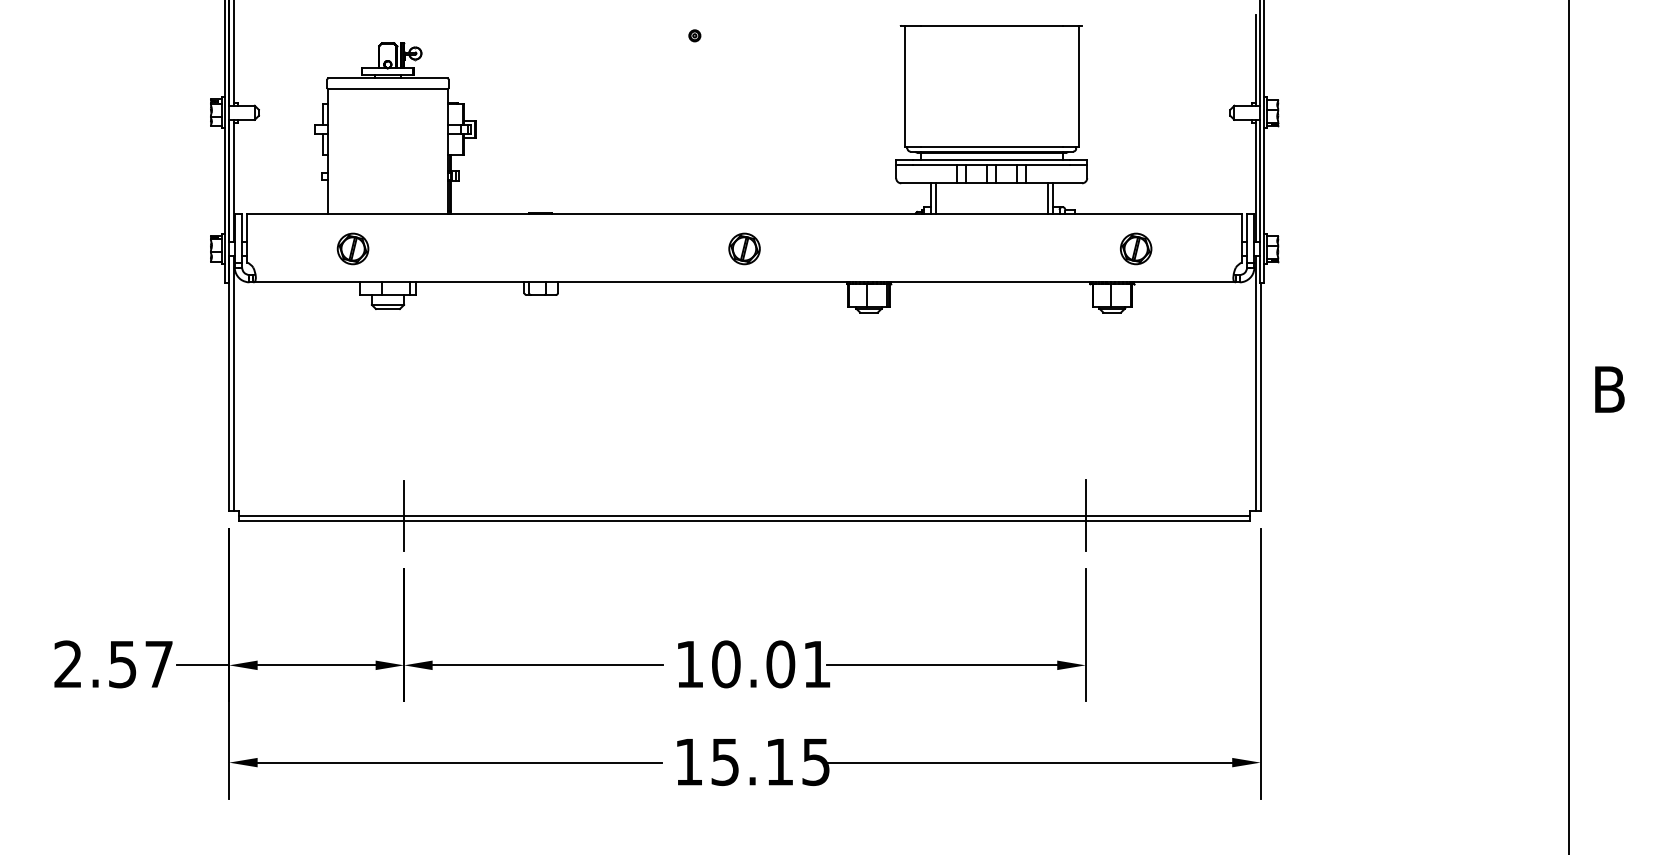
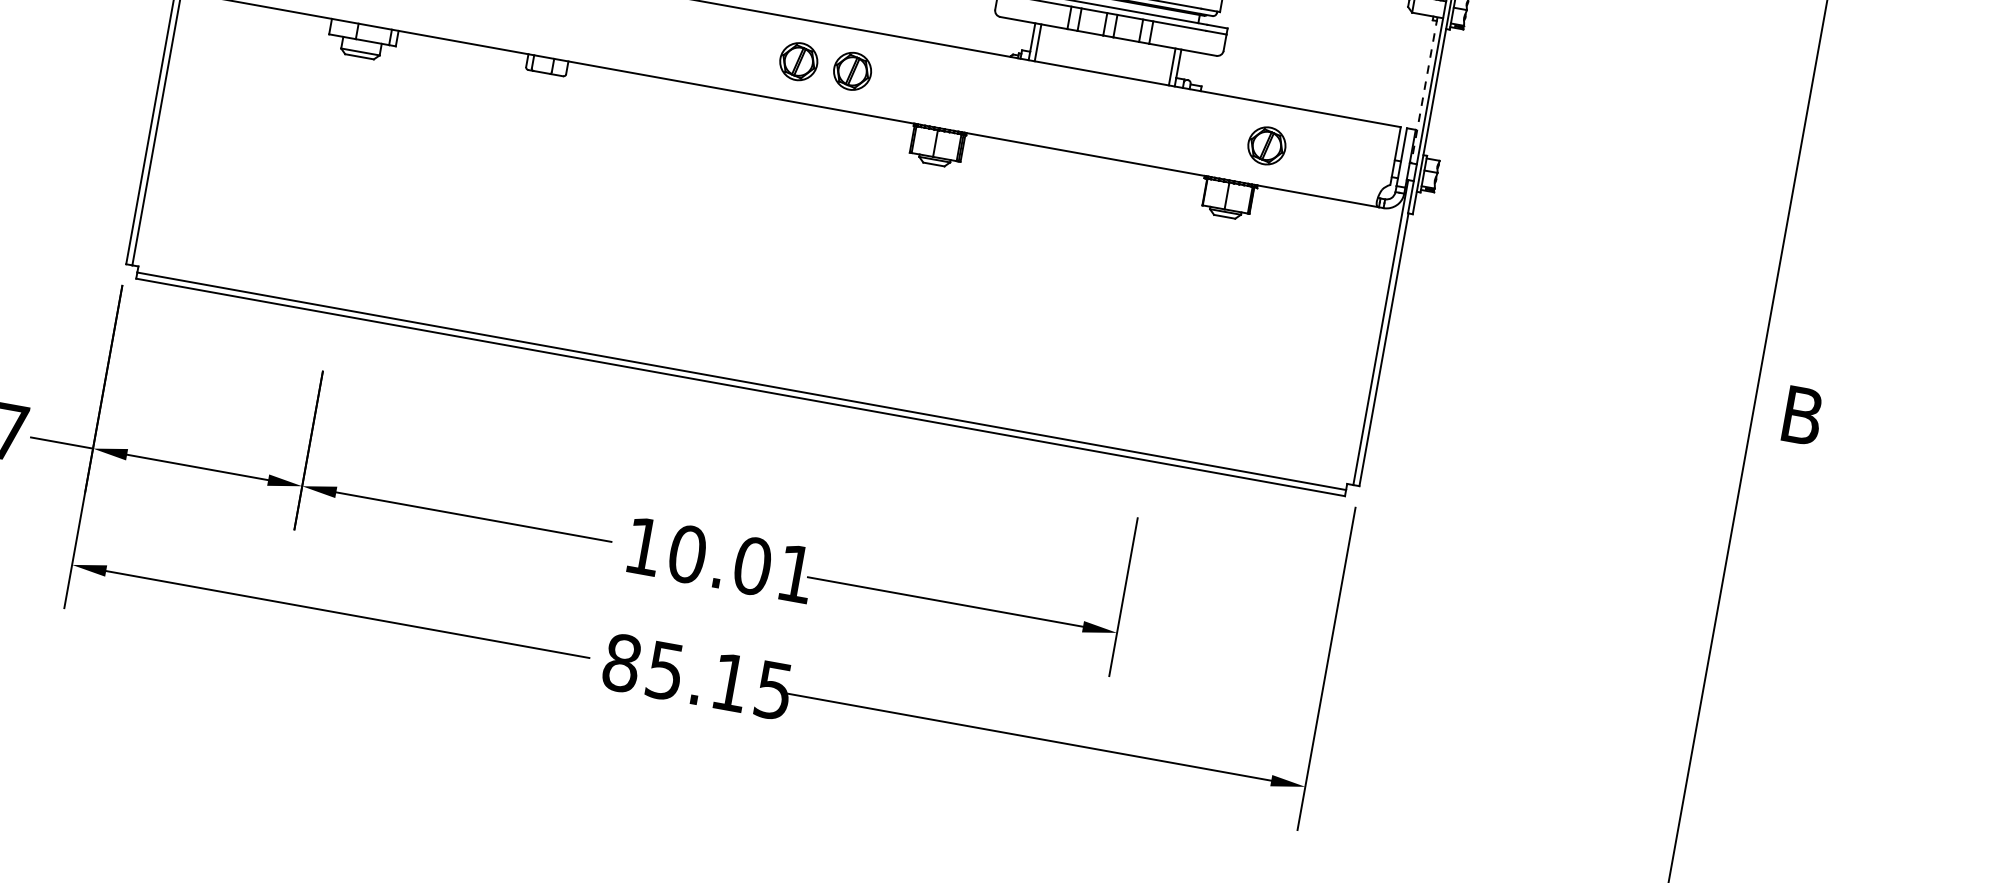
line: (1255, 181) -> (1424, 90), solid -> dashed
part: (789, 248) -> (852, 70), added
line: (404, 515) -> (334, 307), removed
line: (1085, 515) -> (1149, 453), removed
text: (688, 762) -> (621, 663), 15.15 -> 85.15

